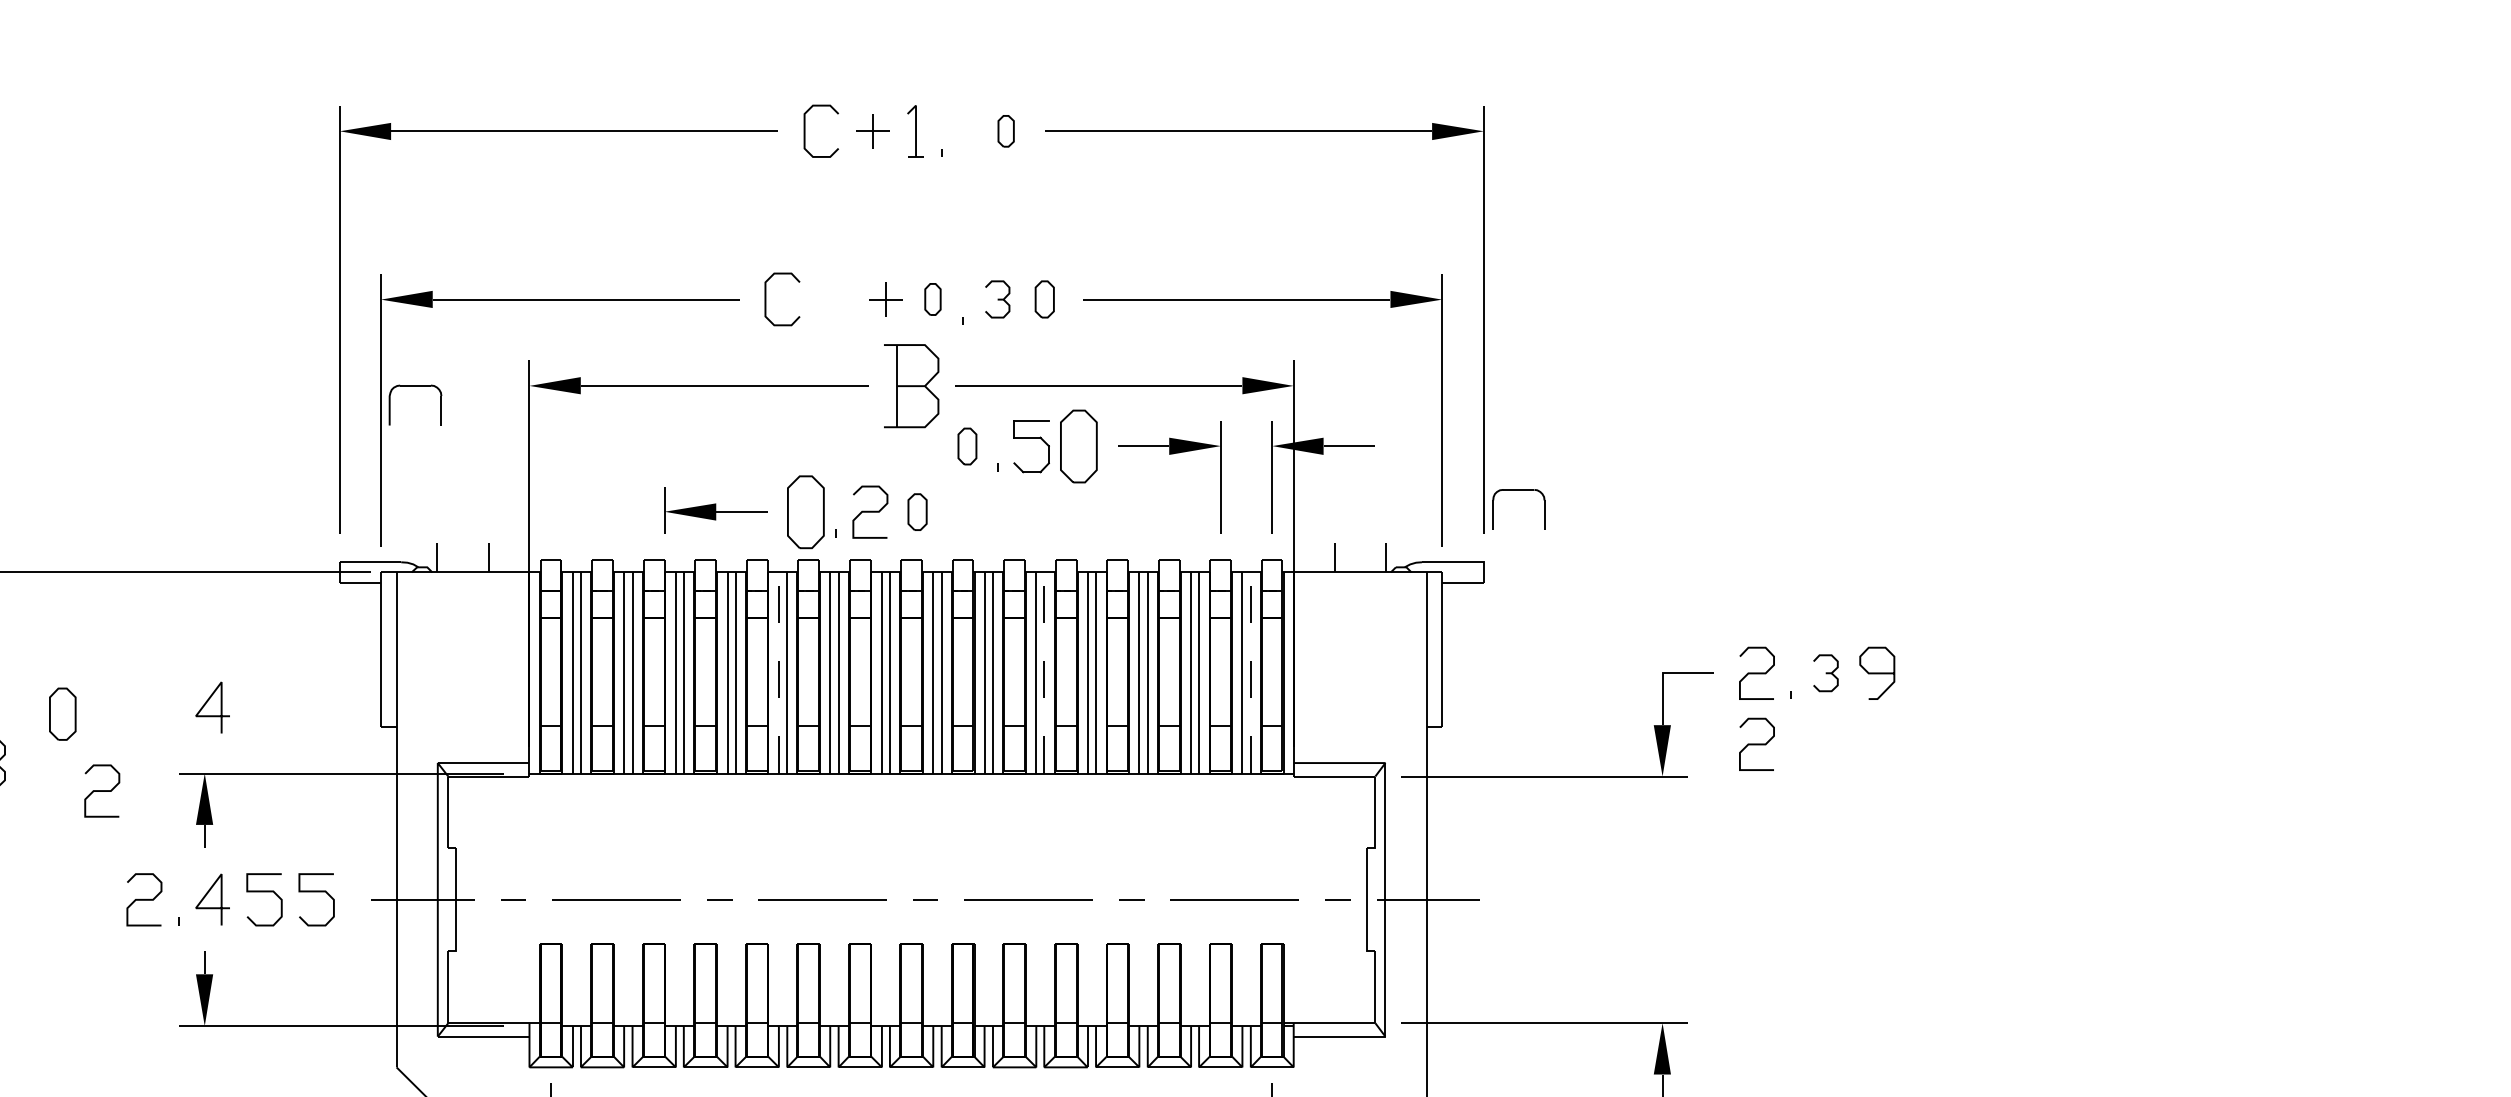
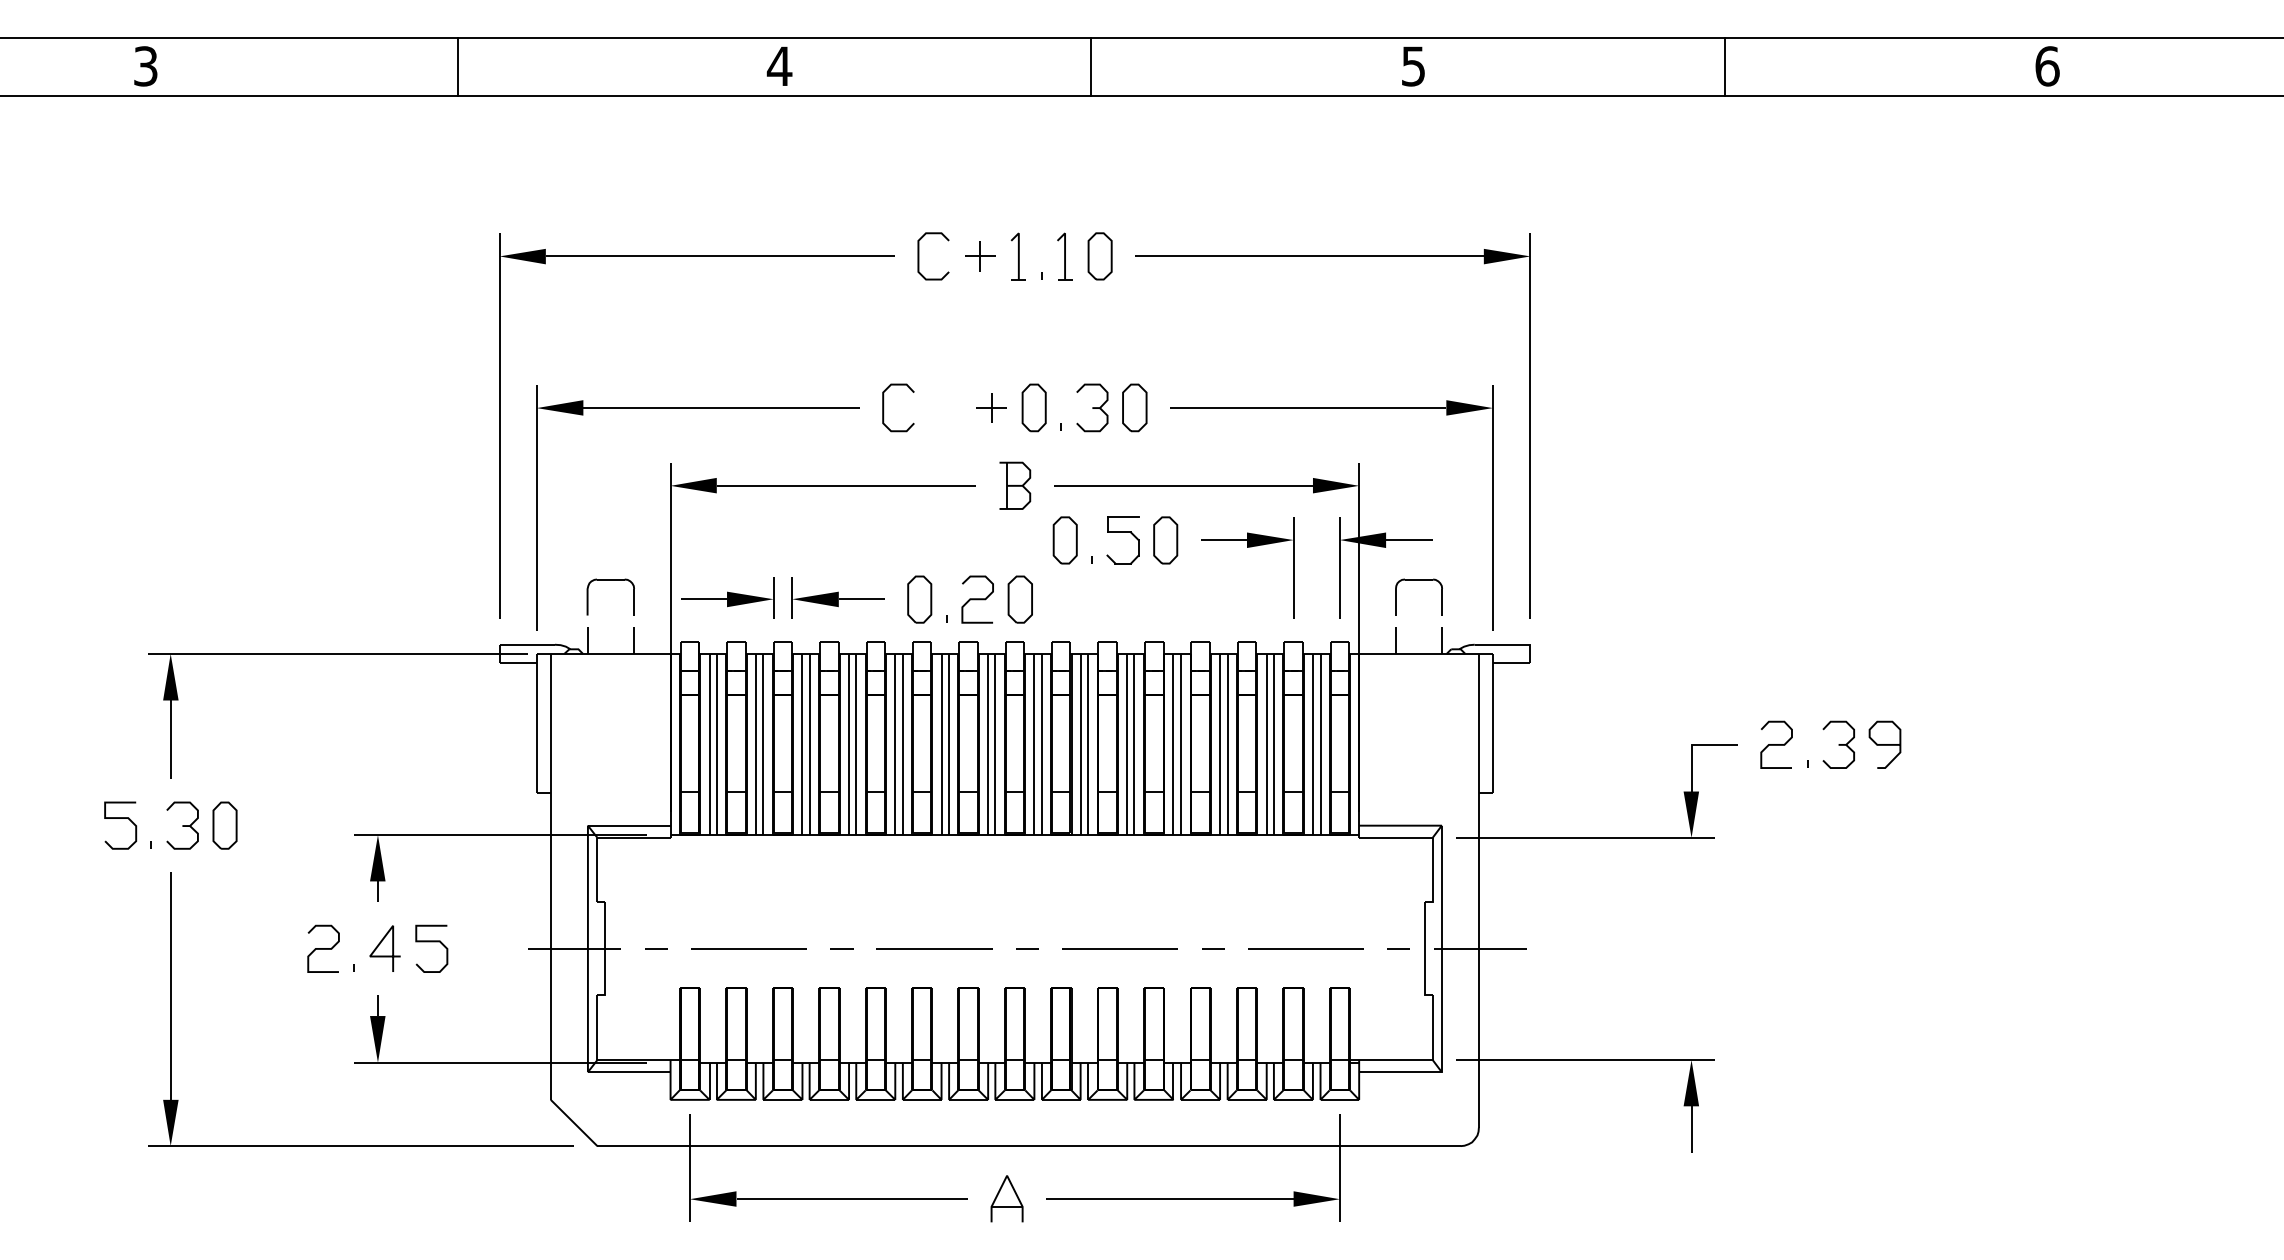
part: (966, 131) -> (1064, 256), added
part: (1005, 131) -> (1099, 256), size x1.67
part: (932, 298) -> (1033, 407), size x1.67
part: (997, 298) -> (1092, 407), size x1.43
part: (1044, 298) -> (1134, 407), size x1.43
part: (912, 385) -> (1015, 485), size x0.62
part: (415, 386) -> (610, 580), moved
part: (966, 446) -> (1064, 540), size x1.43
part: (1078, 446) -> (1165, 540), size x0.71
part: (1518, 490) -> (1418, 580), moved
part: (592, 509) -> (727, 597), added
part: (805, 512) -> (919, 599), size x0.71
part: (916, 512) -> (1019, 599), size x1.43
line: (779, 672) -> (895, 744), dashed -> solid
line: (1044, 672) -> (1134, 744), dashed -> solid
line: (1250, 672) -> (1320, 744), dashed -> solid
part: (1825, 672) -> (1838, 744), size x1.43
line: (207, 702) -> (380, 771), removed
part: (62, 714) -> (224, 825), moved
curve: (1756, 744) -> (1776, 808), removed
curve: (102, 790) -> (285, 850), removed
curve: (316, 892) -> (478, 942), removed

